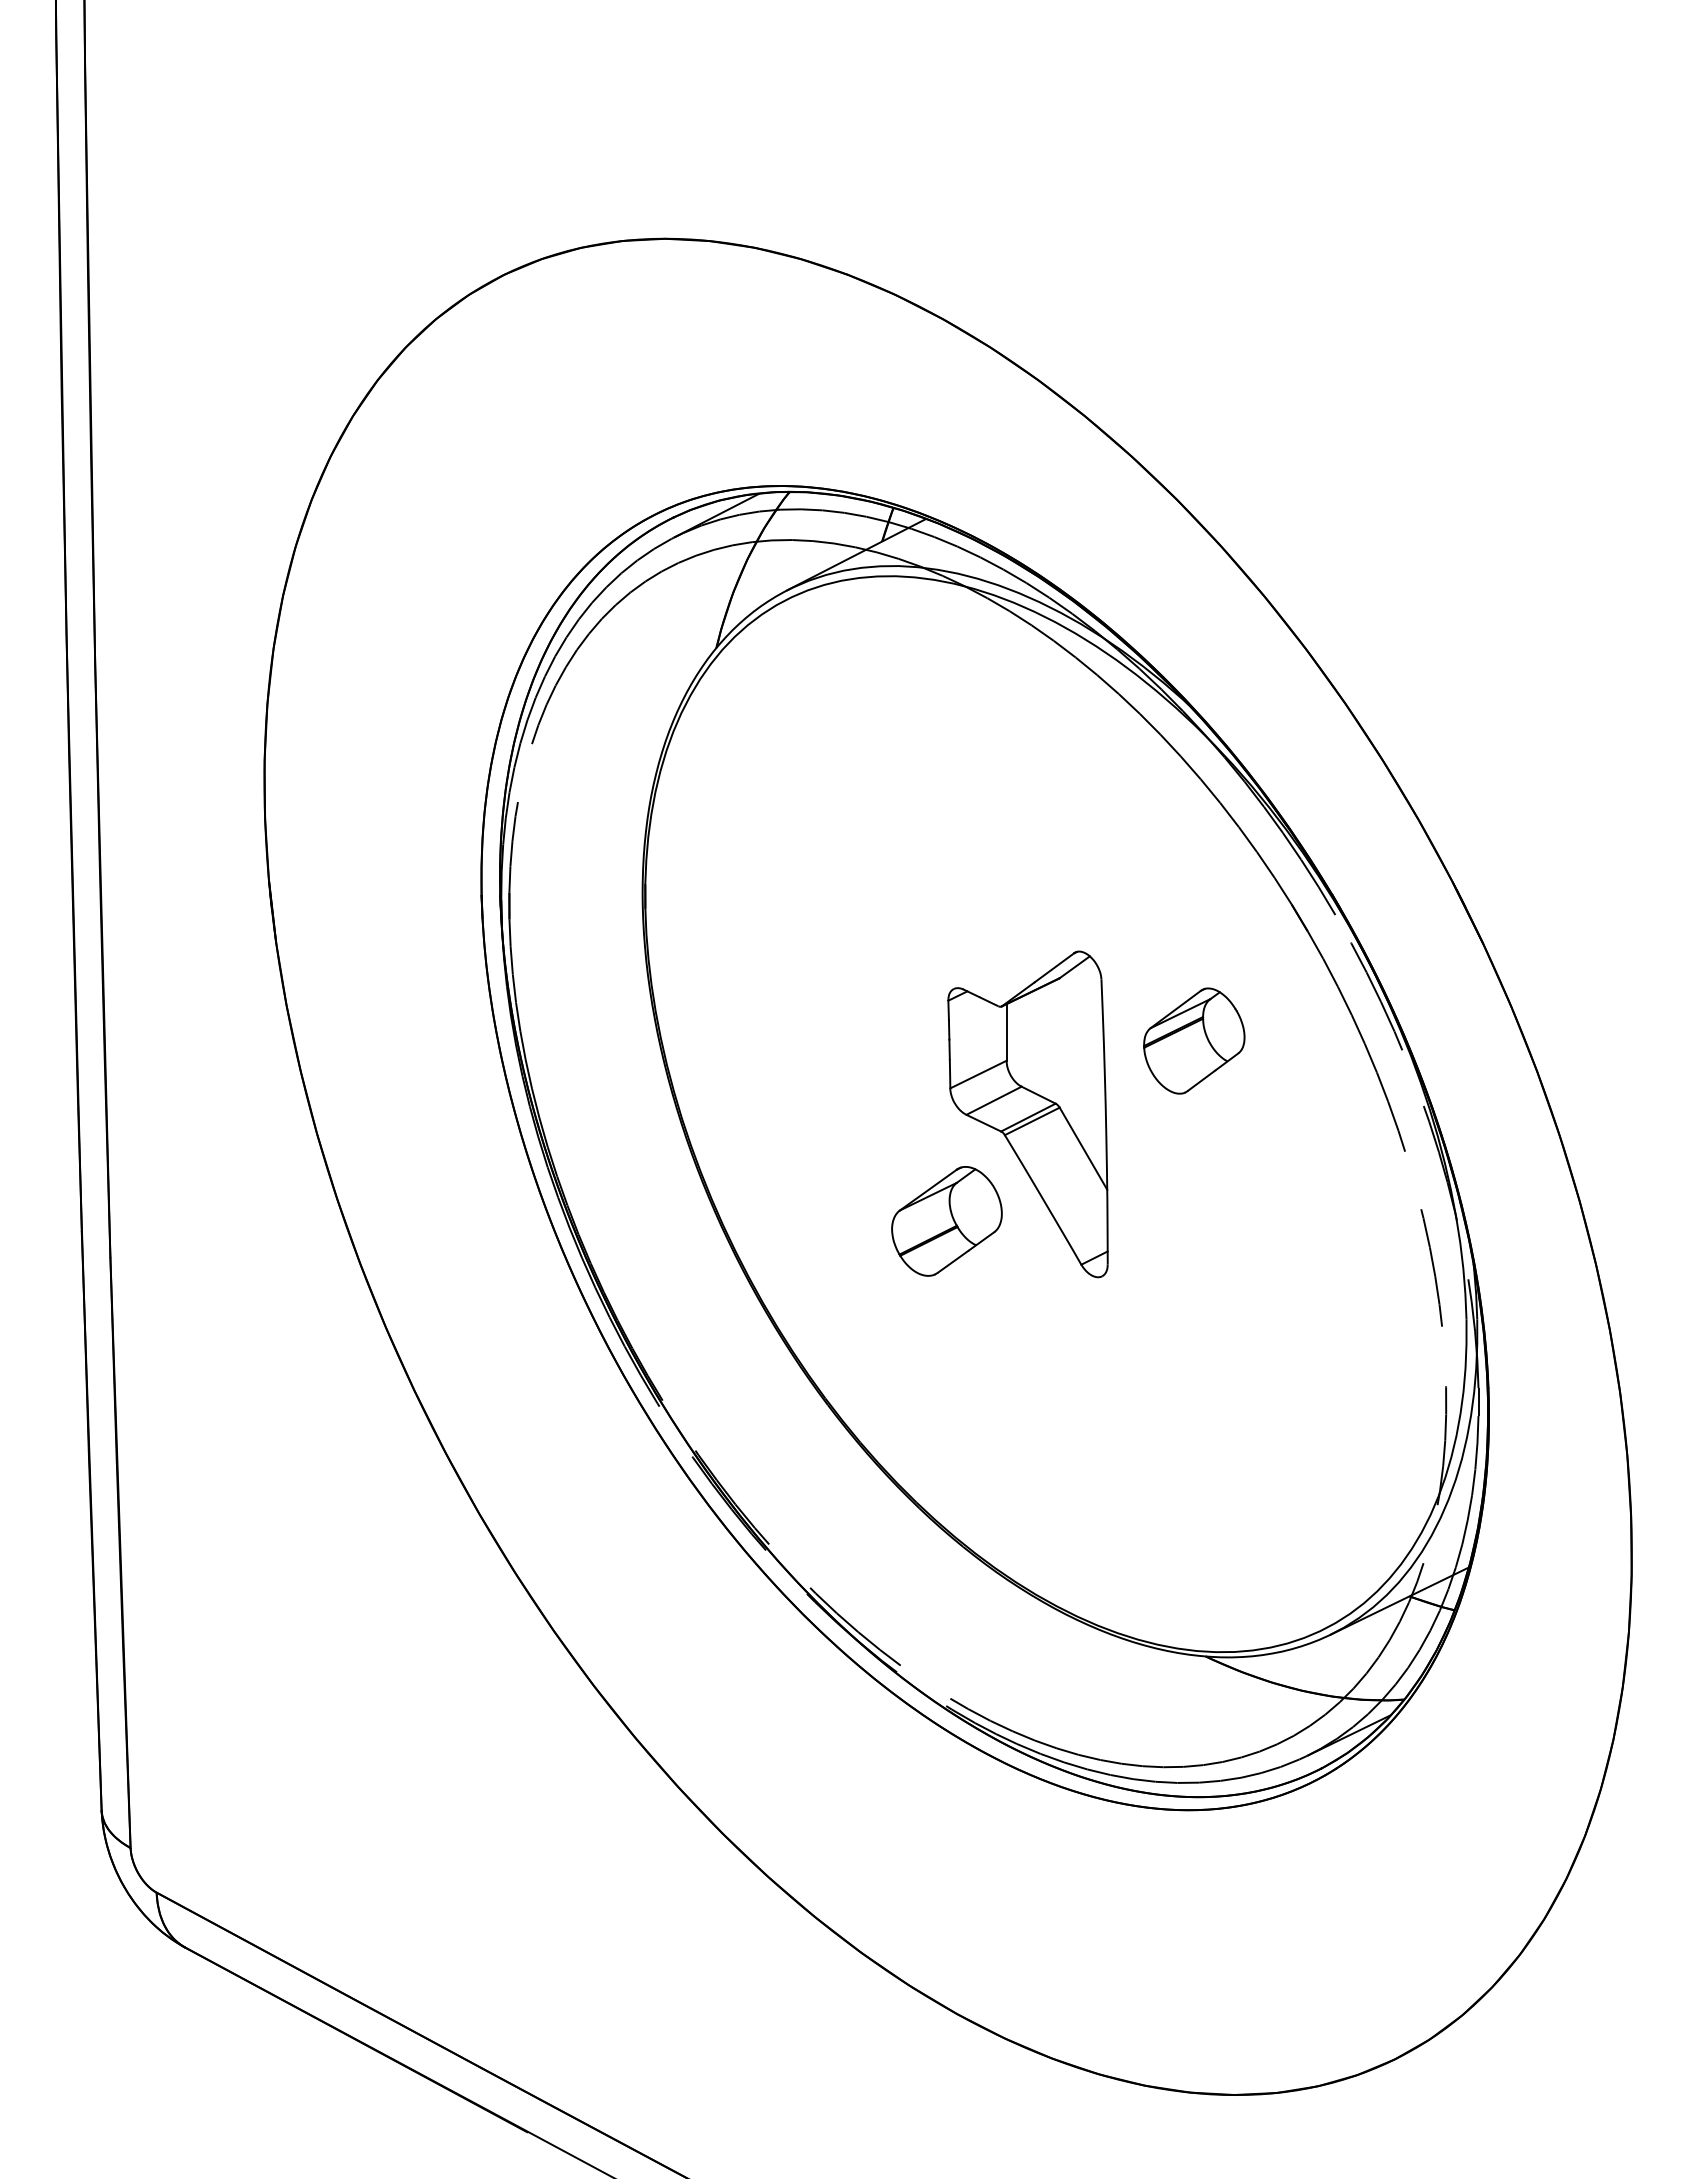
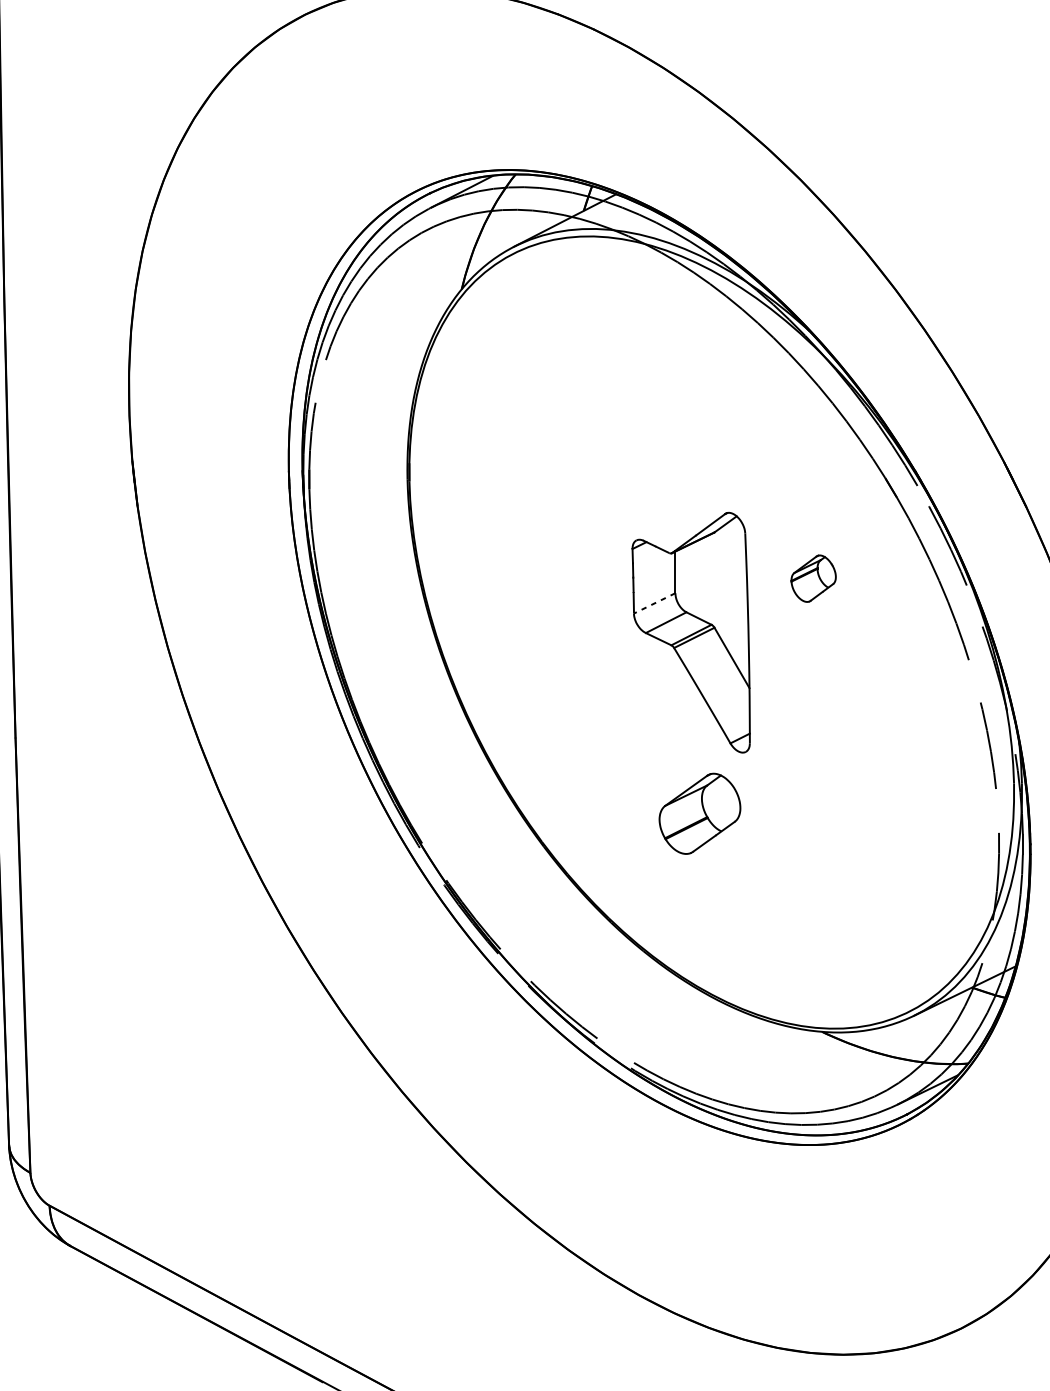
part: (1194, 1040) -> (813, 578), size x0.6
line: (978, 1074) -> (654, 603), solid -> dashed
part: (946, 1221) -> (699, 813), moved

